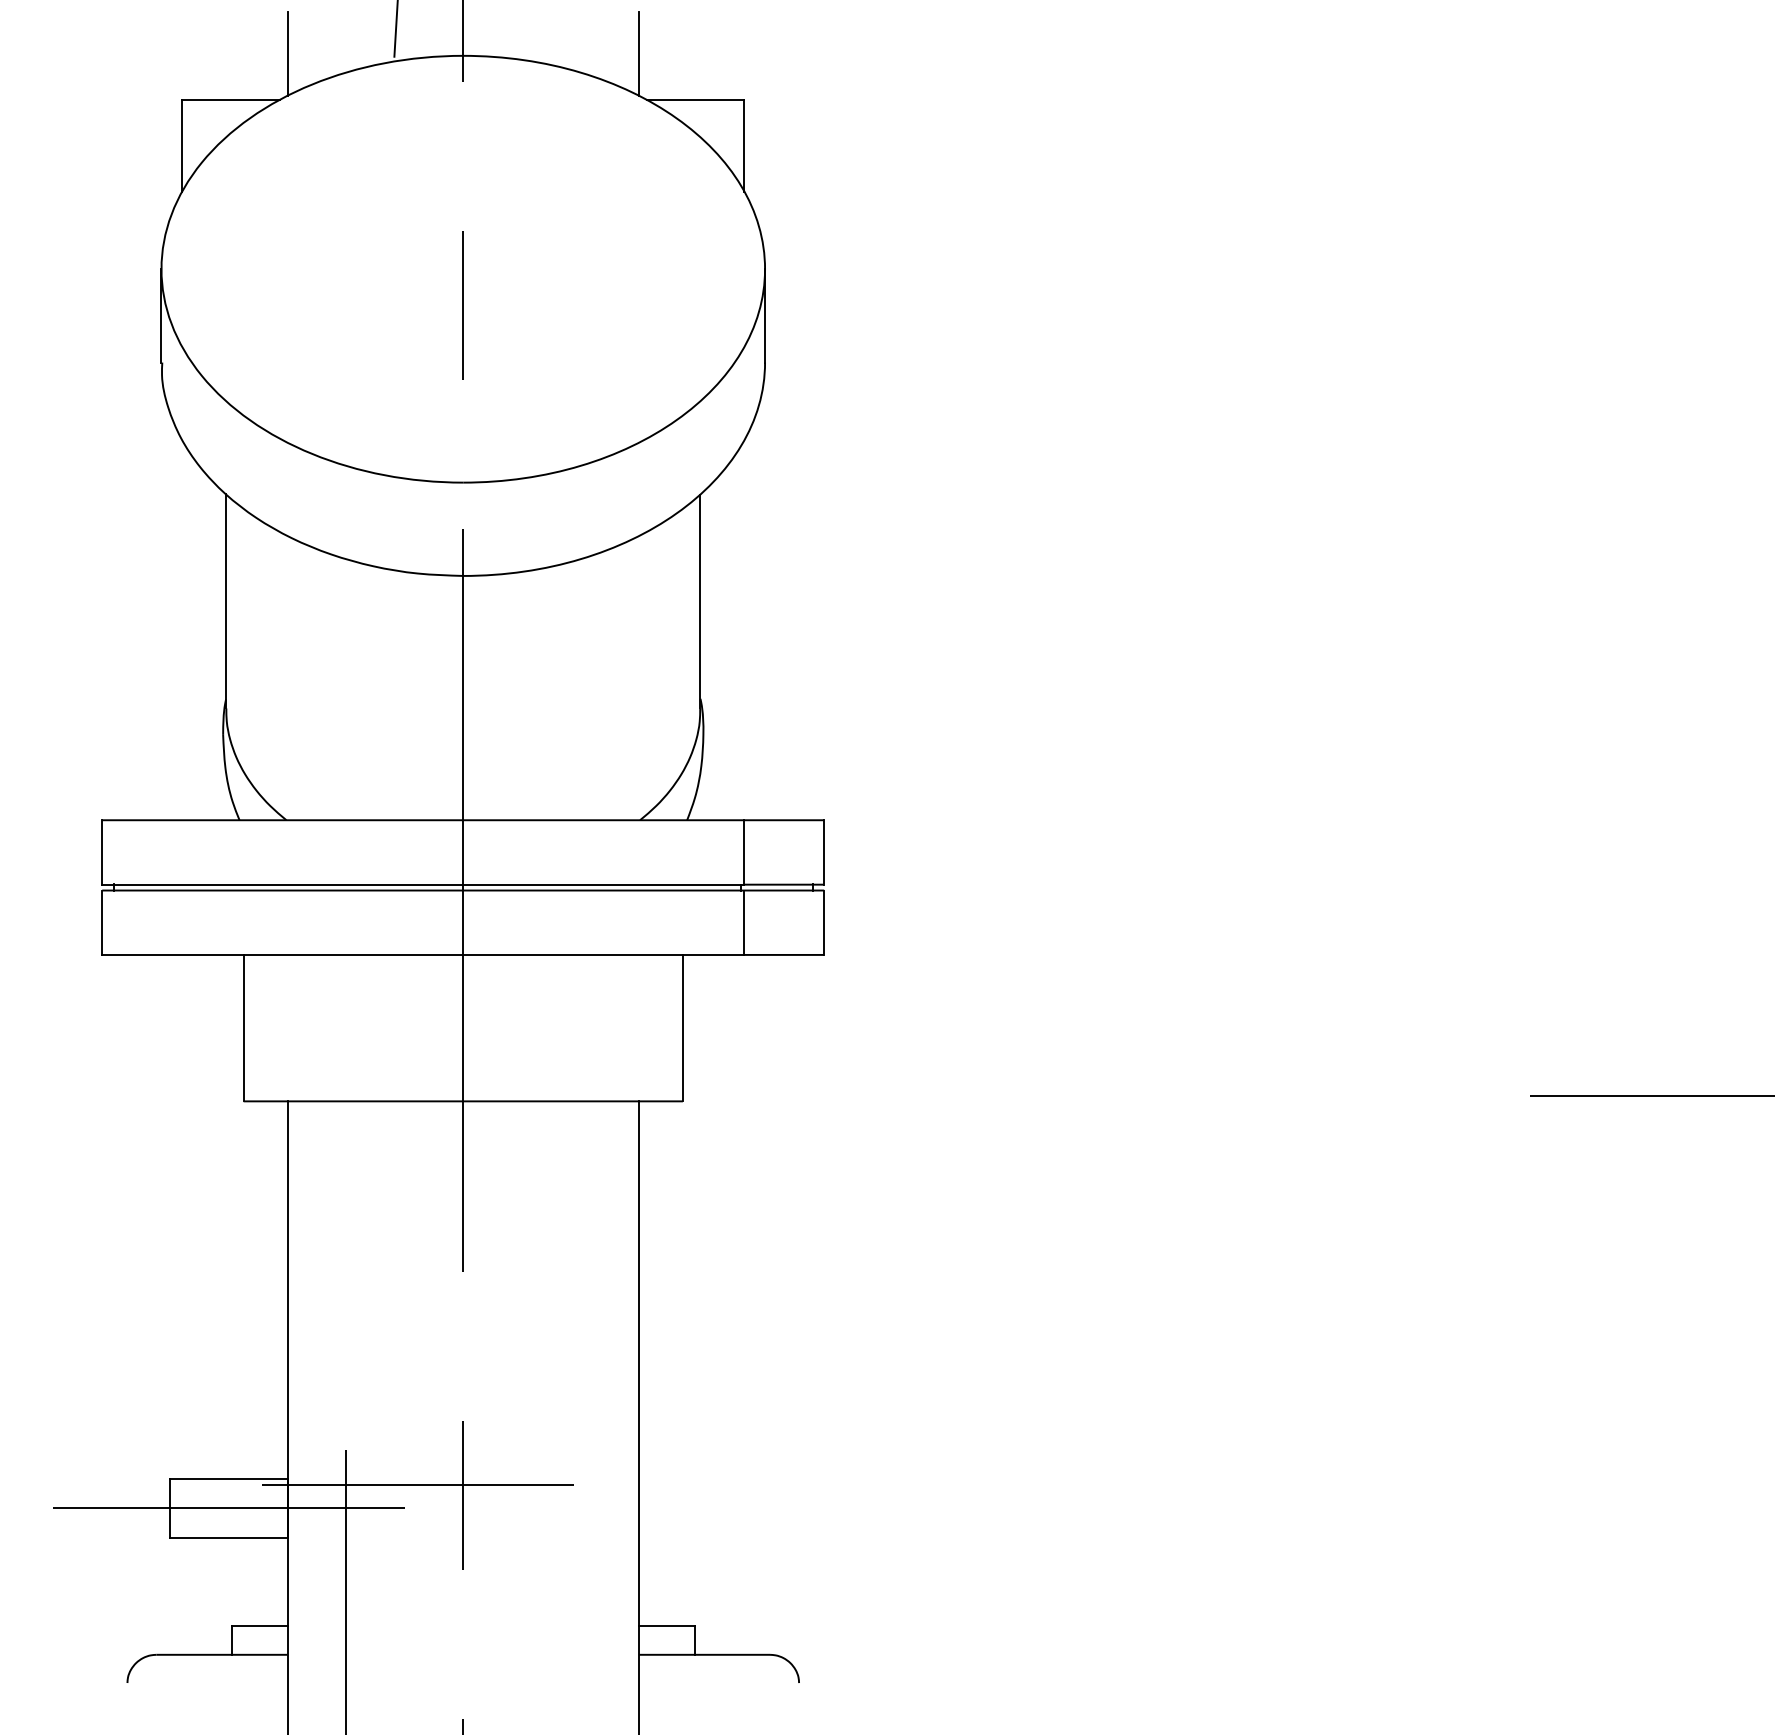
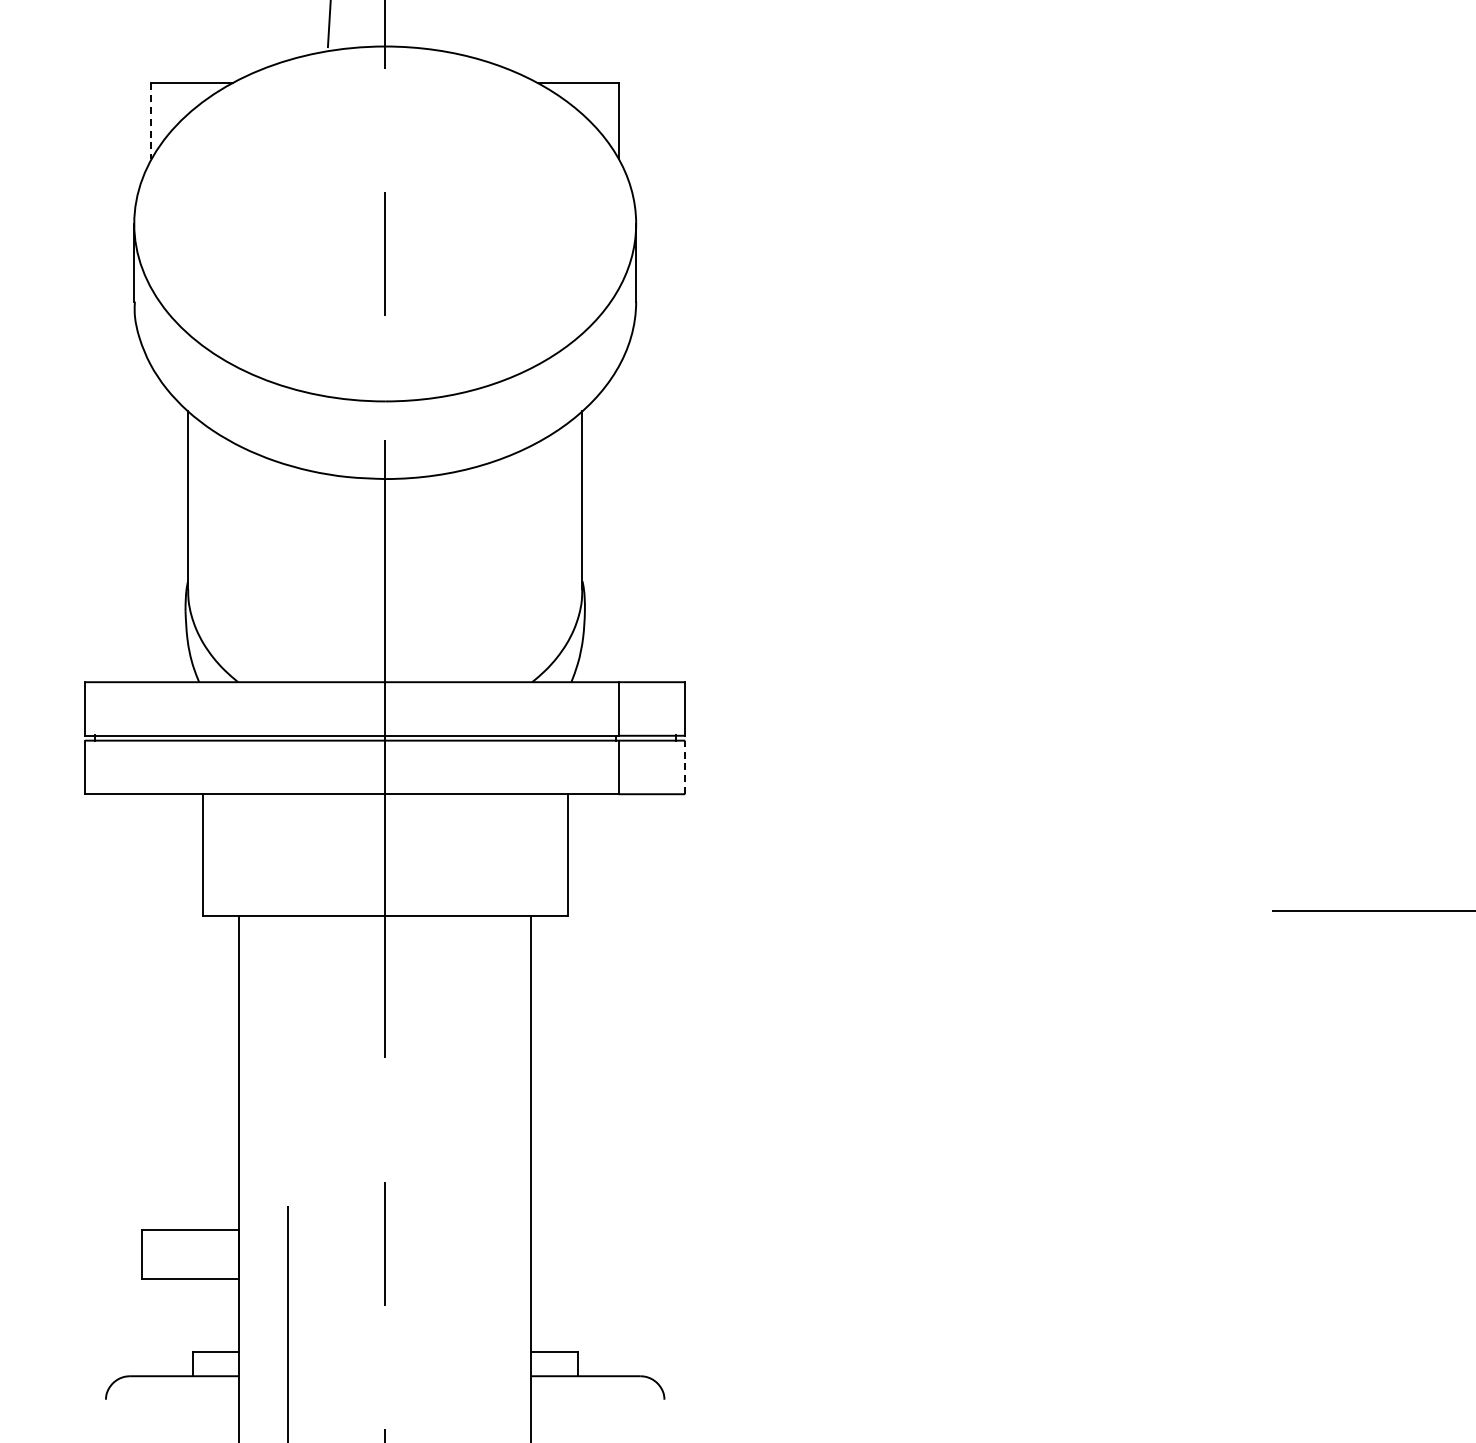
line: (288, 53) -> (239, 44), removed
line: (639, 53) -> (531, 44), removed
line: (182, 146) -> (151, 121), solid -> dashed
line: (824, 922) -> (685, 767), solid -> dashed
line: (417, 1484) -> (347, 1234), removed
line: (229, 1508) -> (190, 1254), removed

